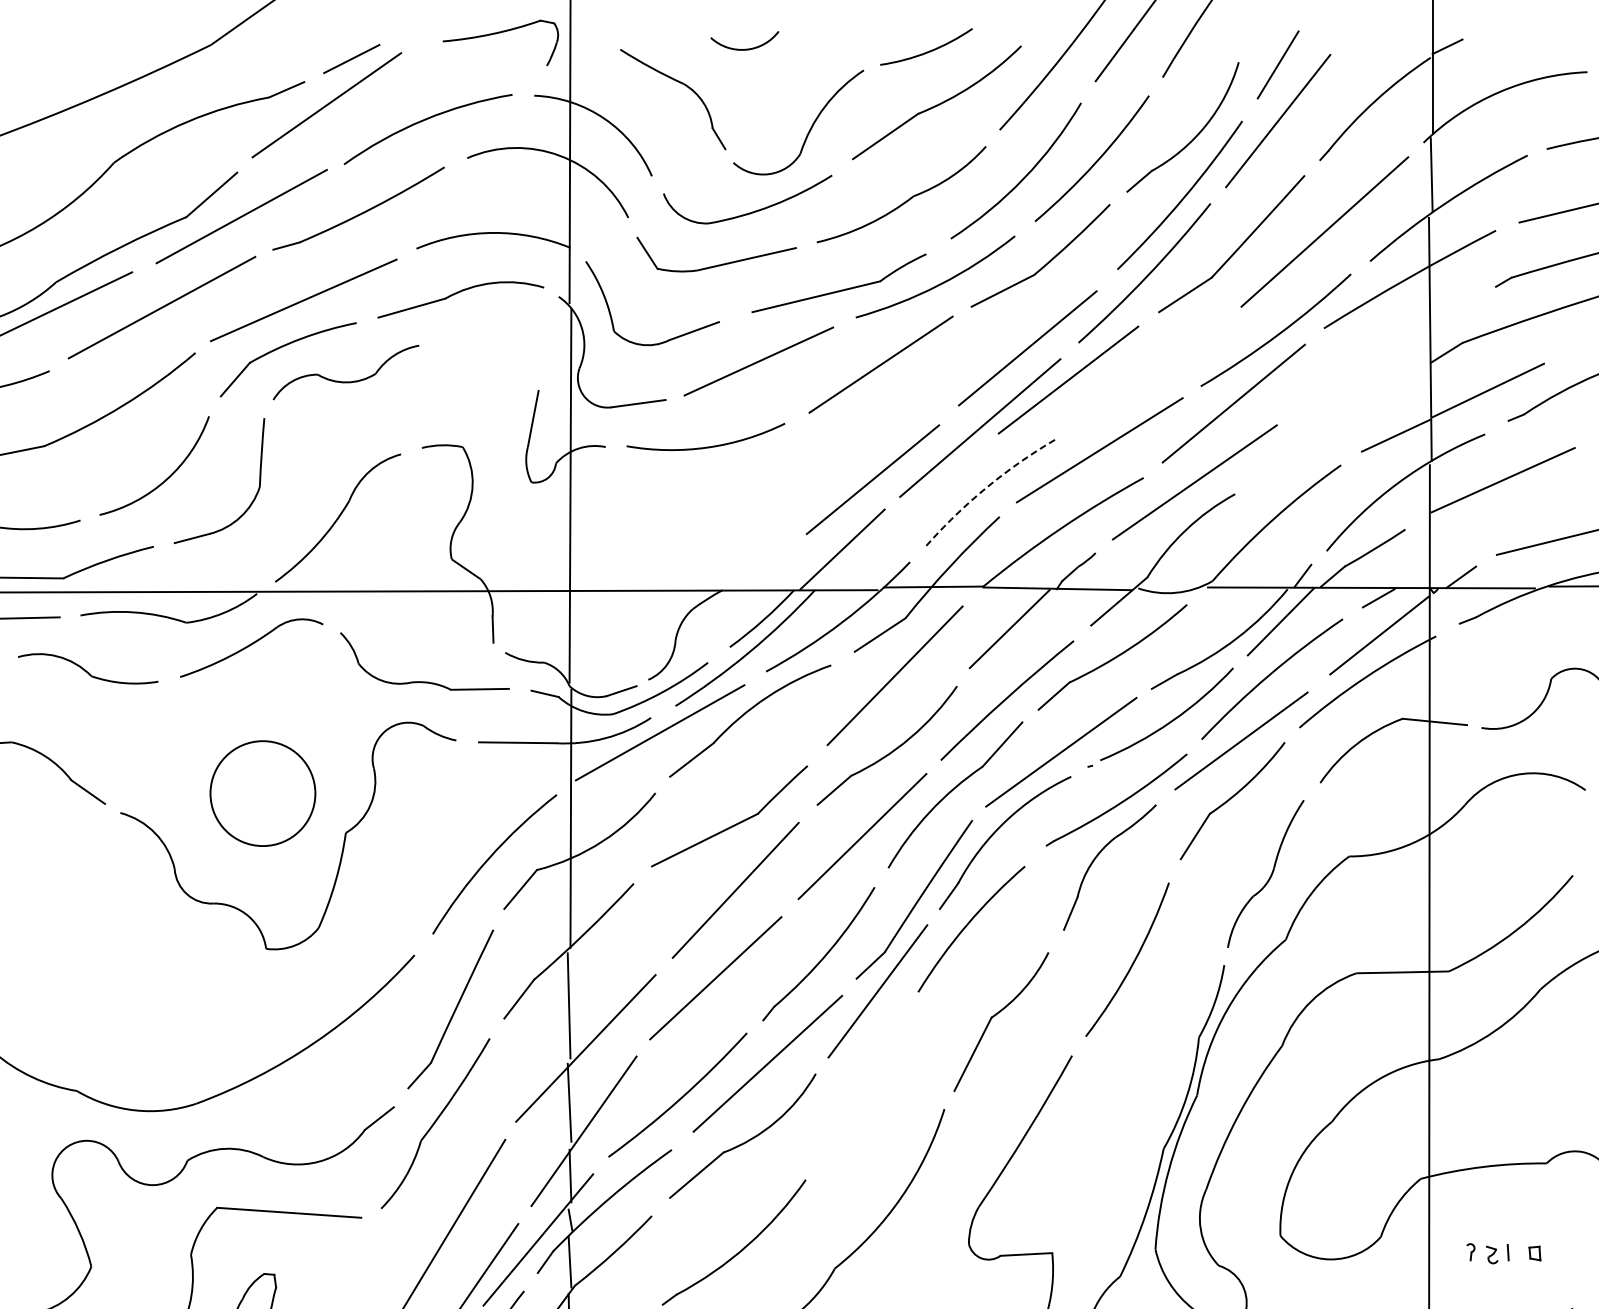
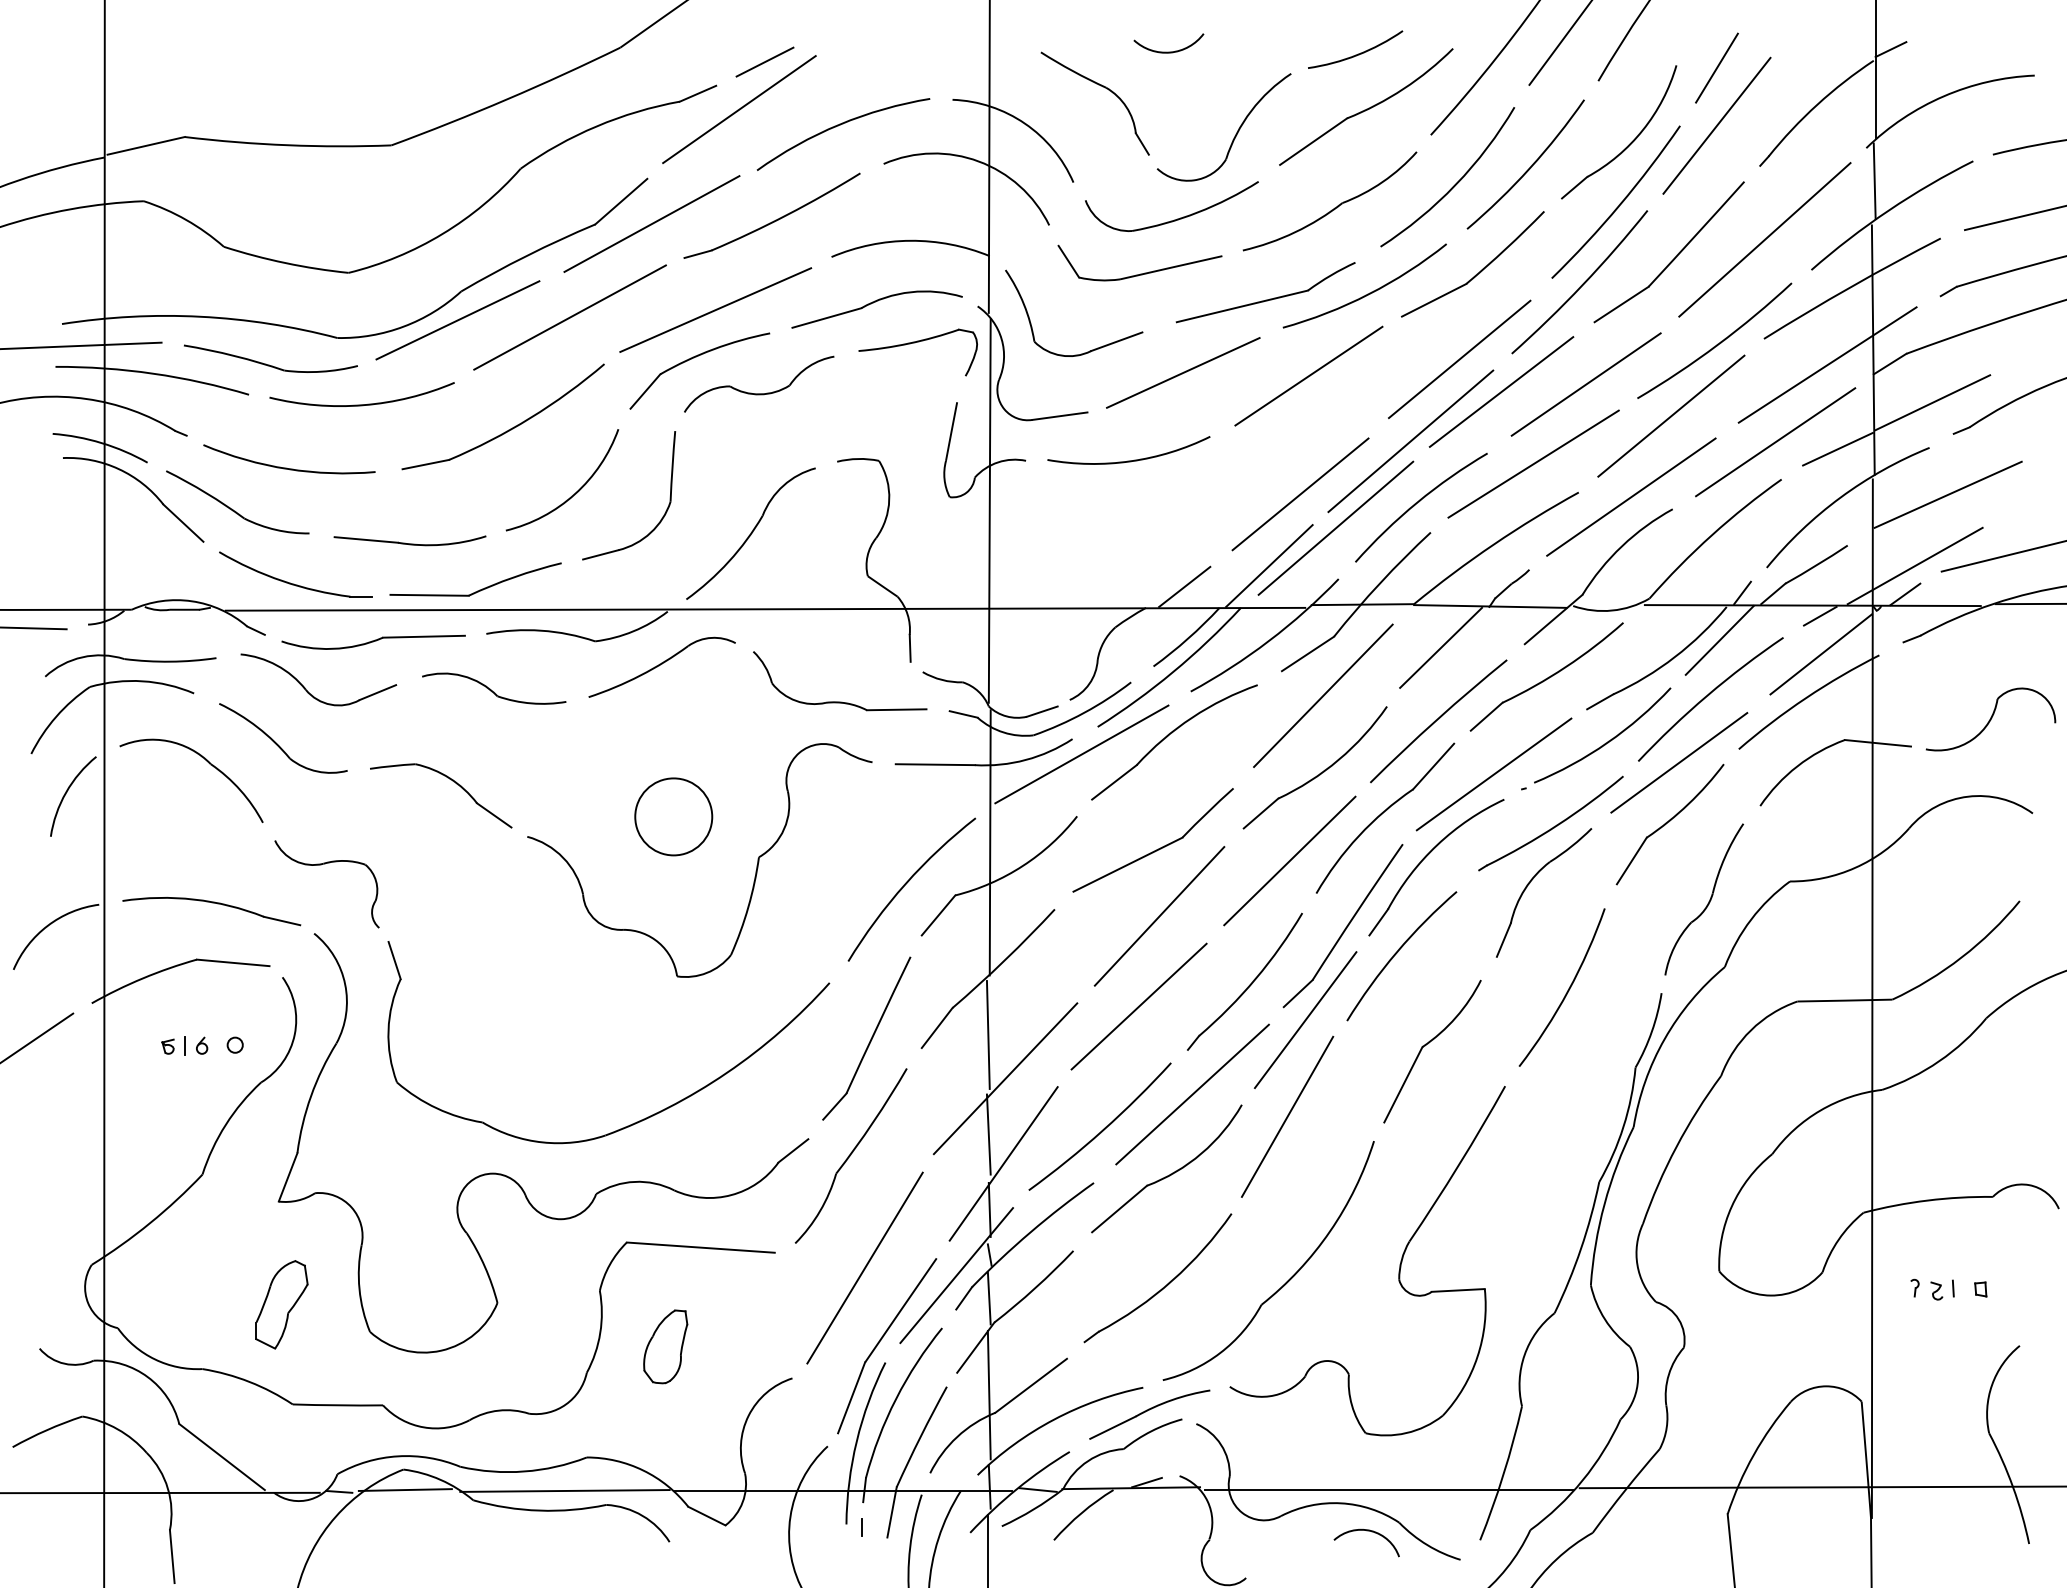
part: (498, 34) -> (915, 343), moved
line: (1385, 353) -> (1827, 364), added
line: (1150, 372) -> (1585, 384), added
line: (1335, 429) -> (1775, 442), added
arc: (986, 487) -> (1417, 502), dashed -> solid
line: (906, 511) -> (1335, 527), added
line: (1470, 548) -> (1914, 565), added
line: (759, 569) -> (1184, 586), added
circle: (262, 793) -> (673, 816), size x0.71
line: (860, 1085) -> (1287, 1116), added

